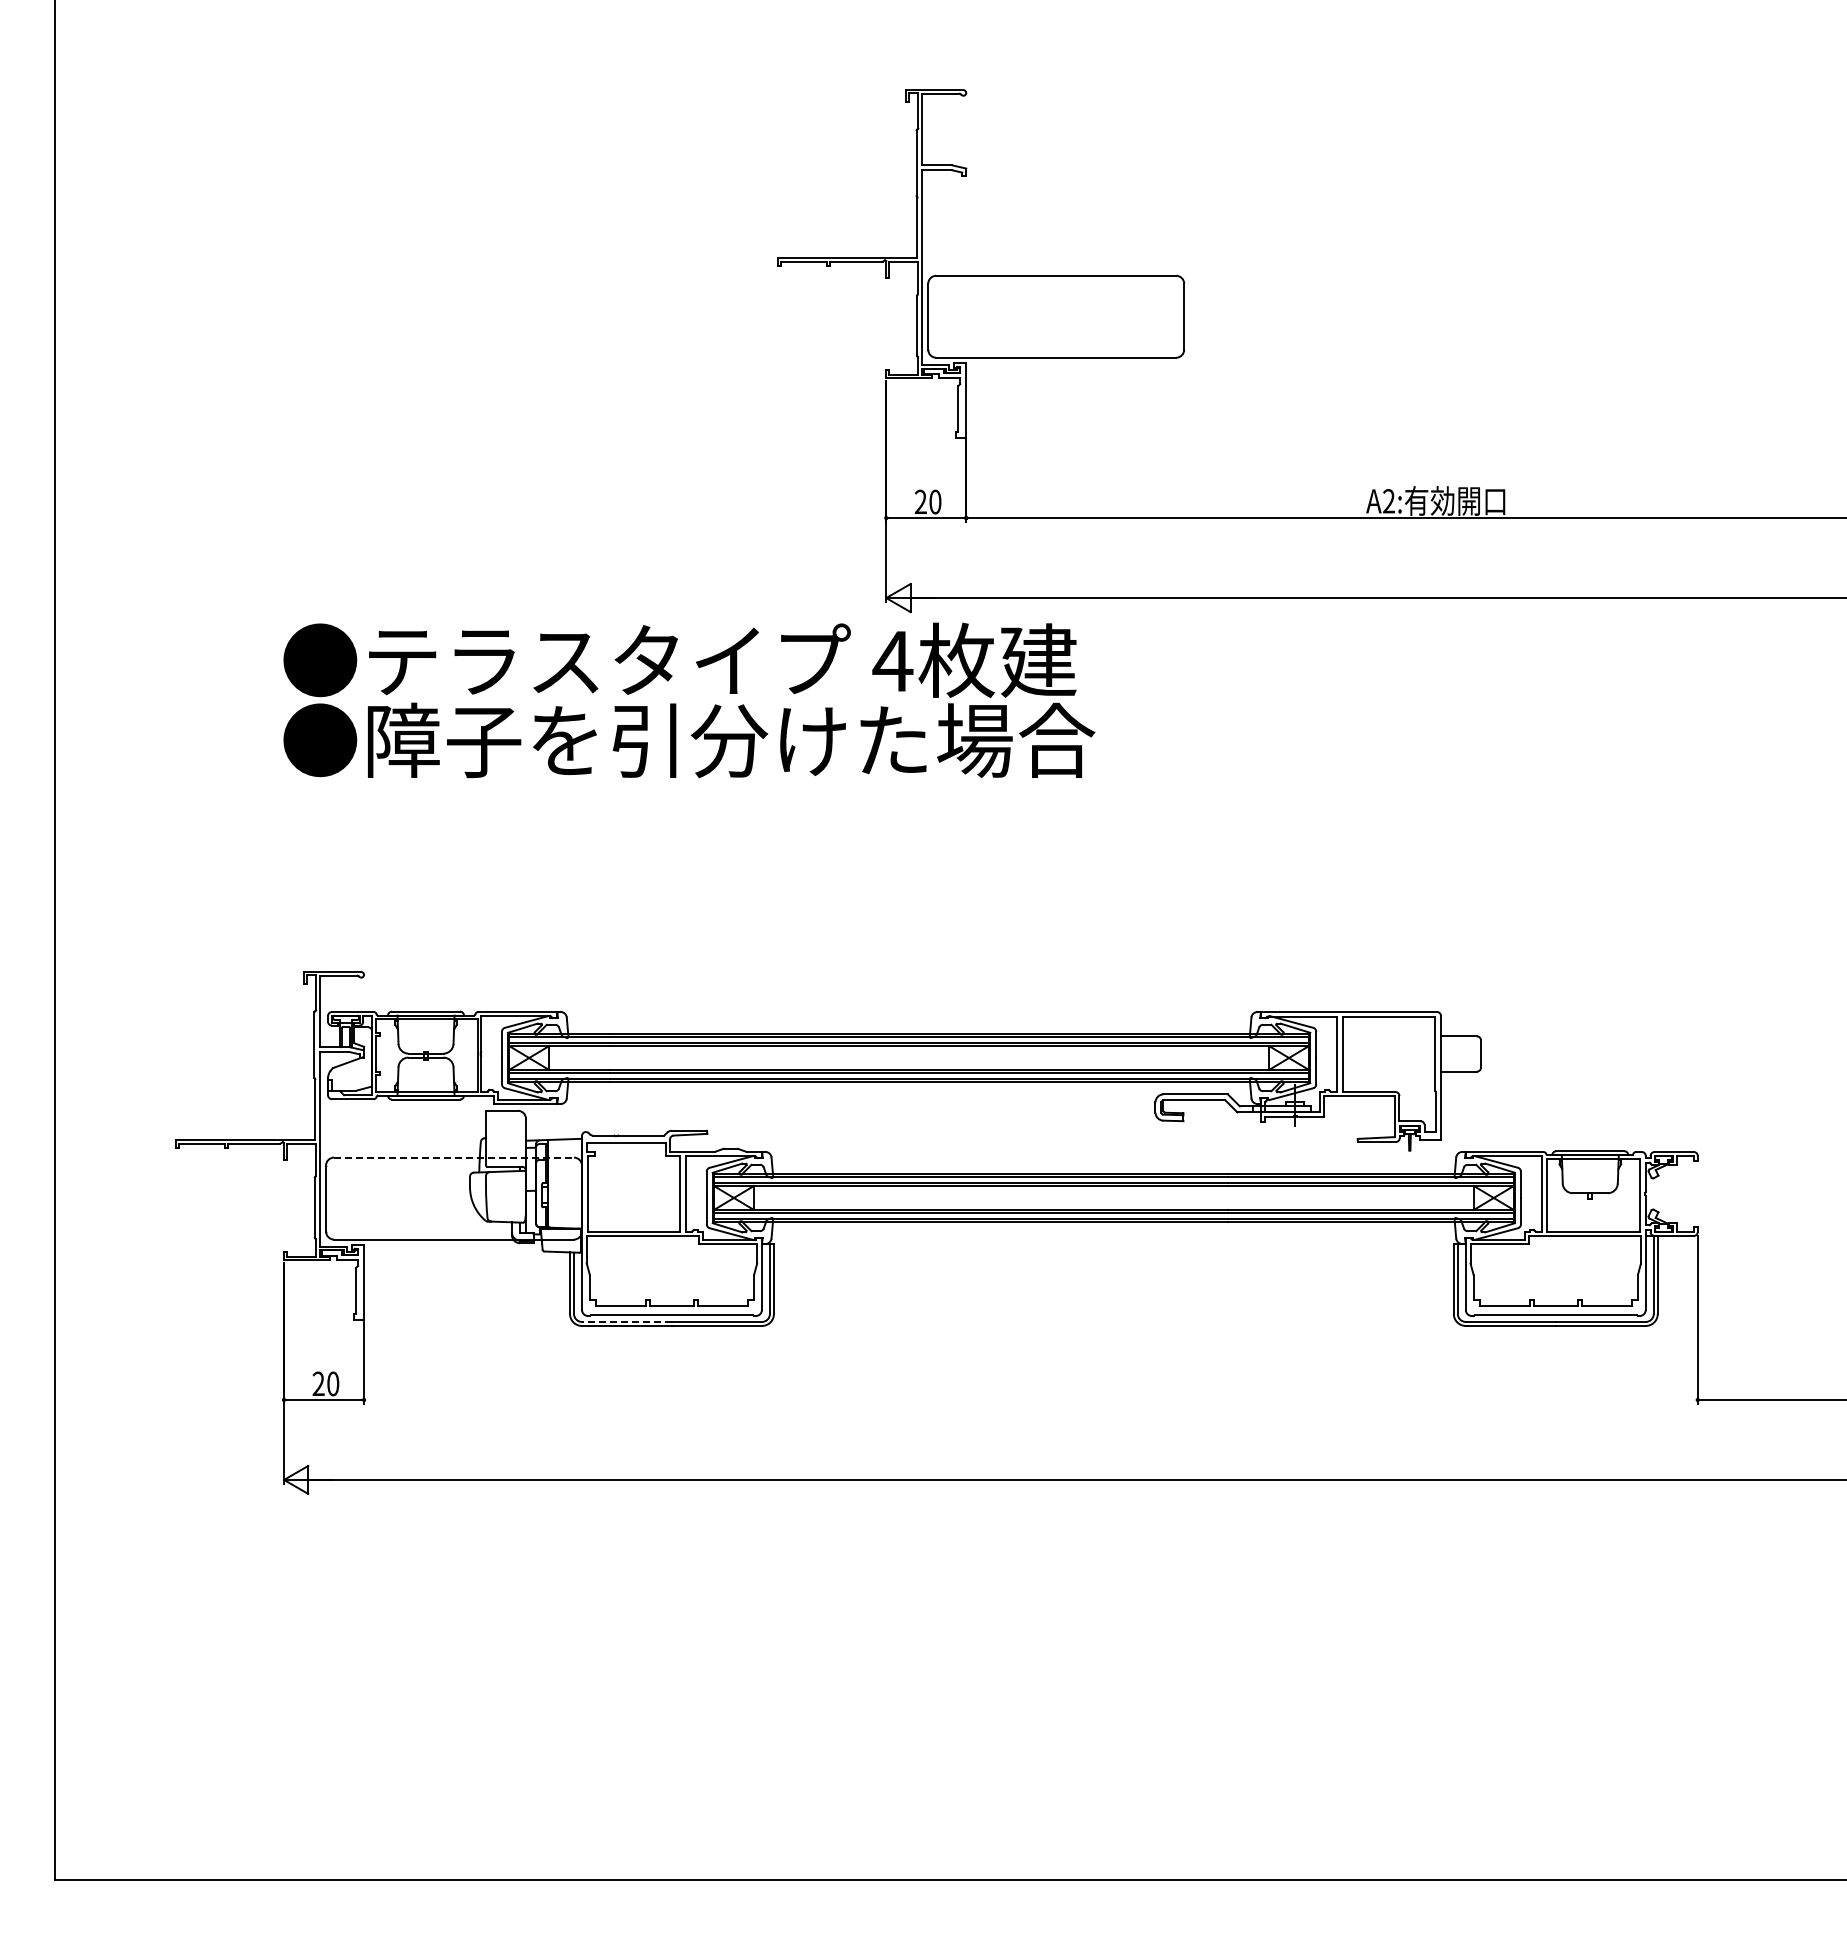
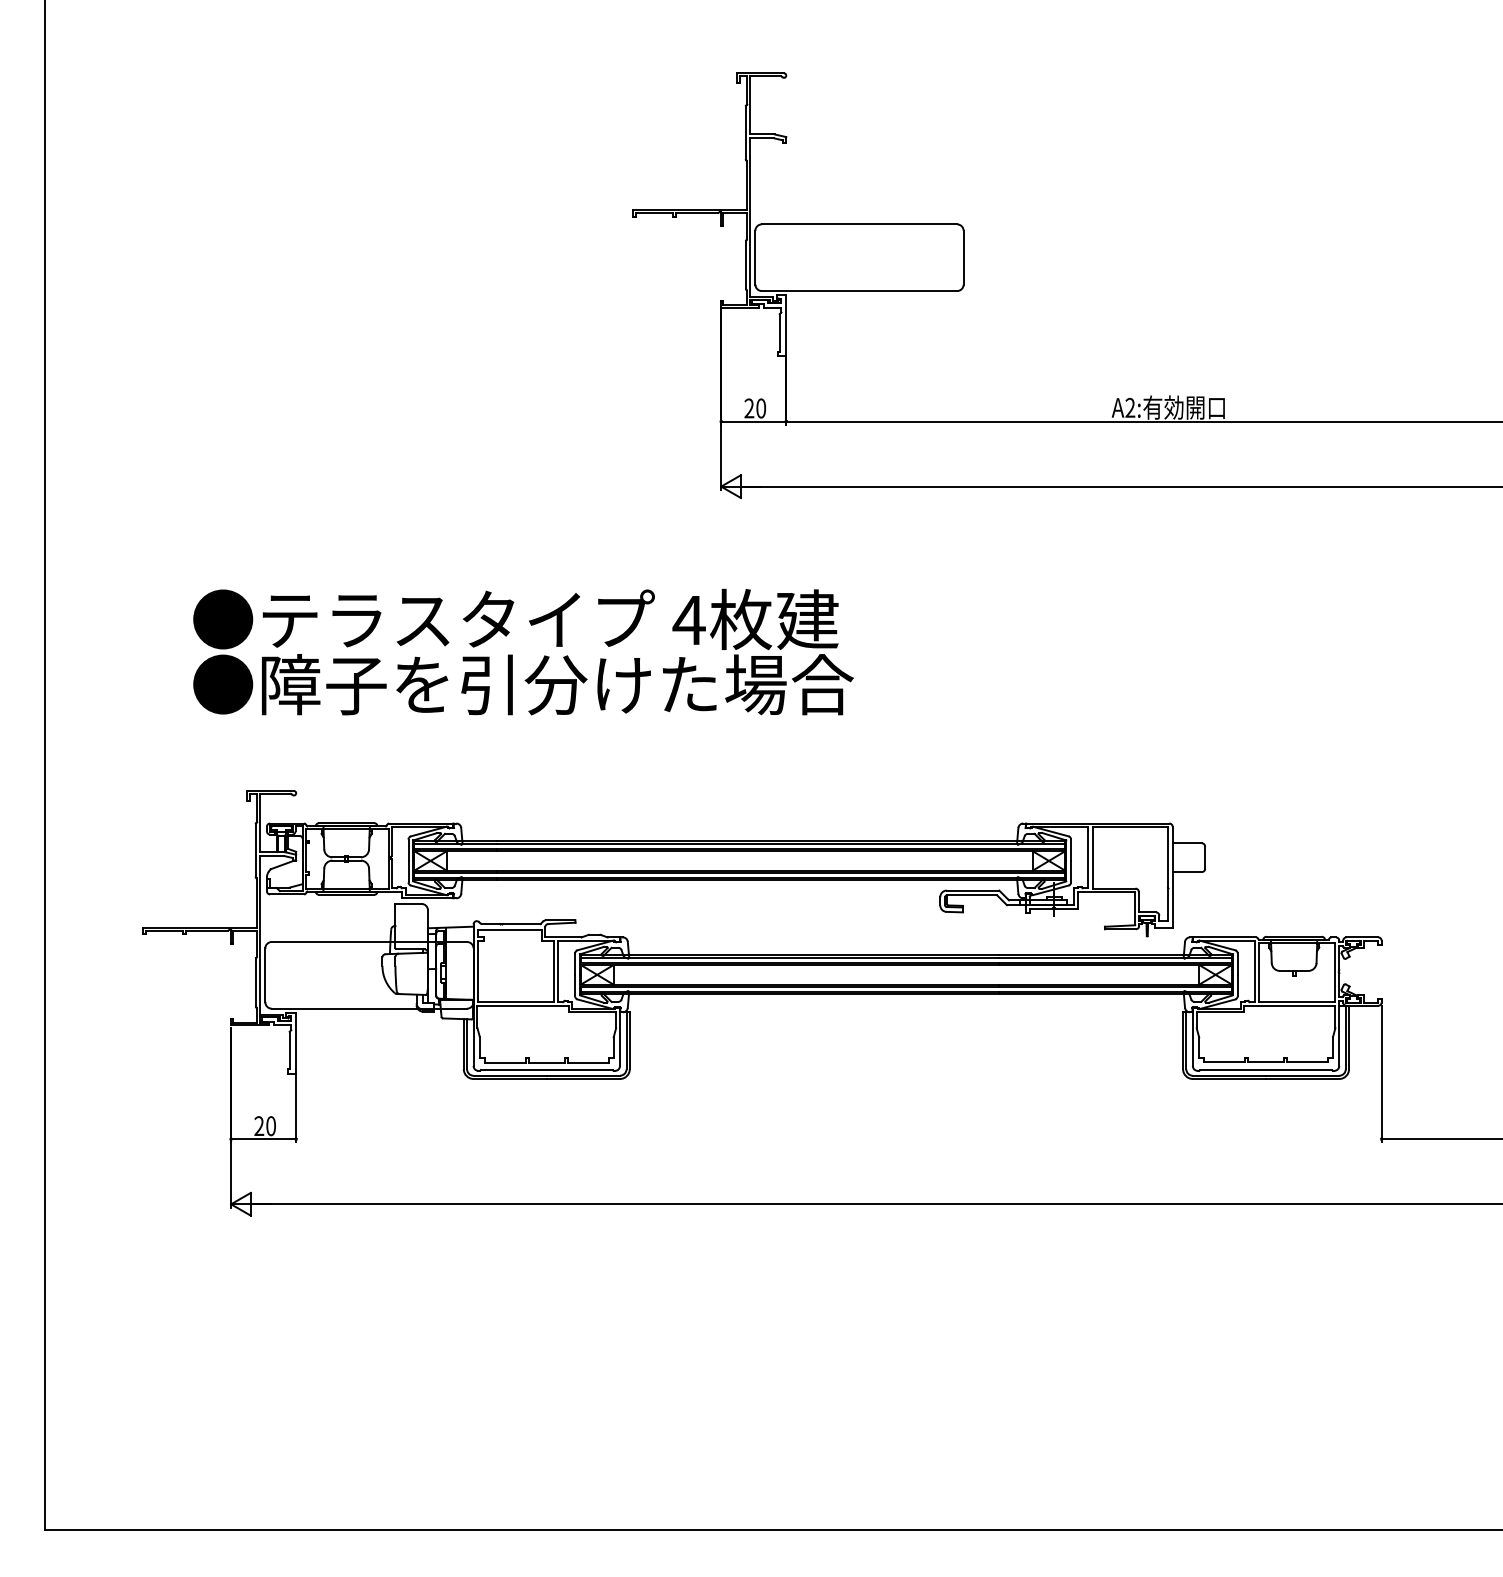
text: (689, 700) -> (523, 652), moved
line: (454, 1157) -> (369, 941), dashed -> solid
line: (626, 1321) -> (509, 1075), dashed -> solid

